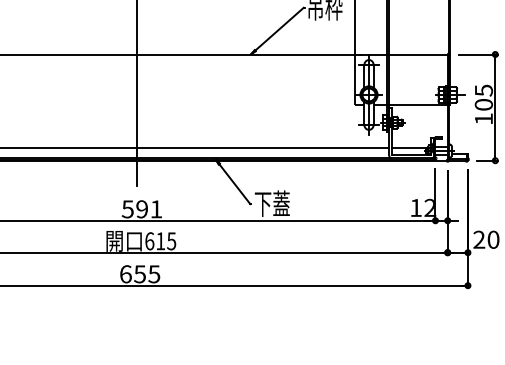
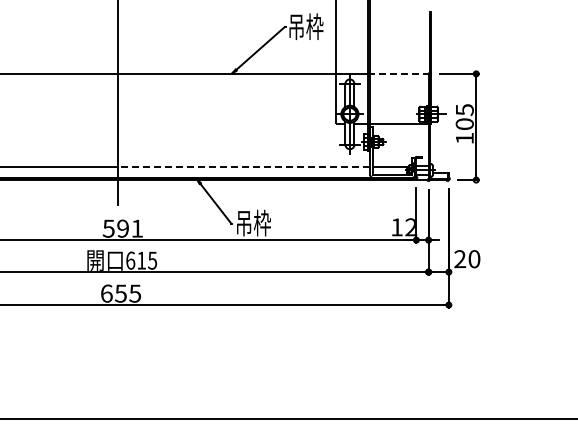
line: (419, 54) -> (400, 73), solid -> dashed
line: (262, 147) -> (243, 166), solid -> dashed
text: (271, 203) -> (252, 222), 下蓋 -> 吊枠

